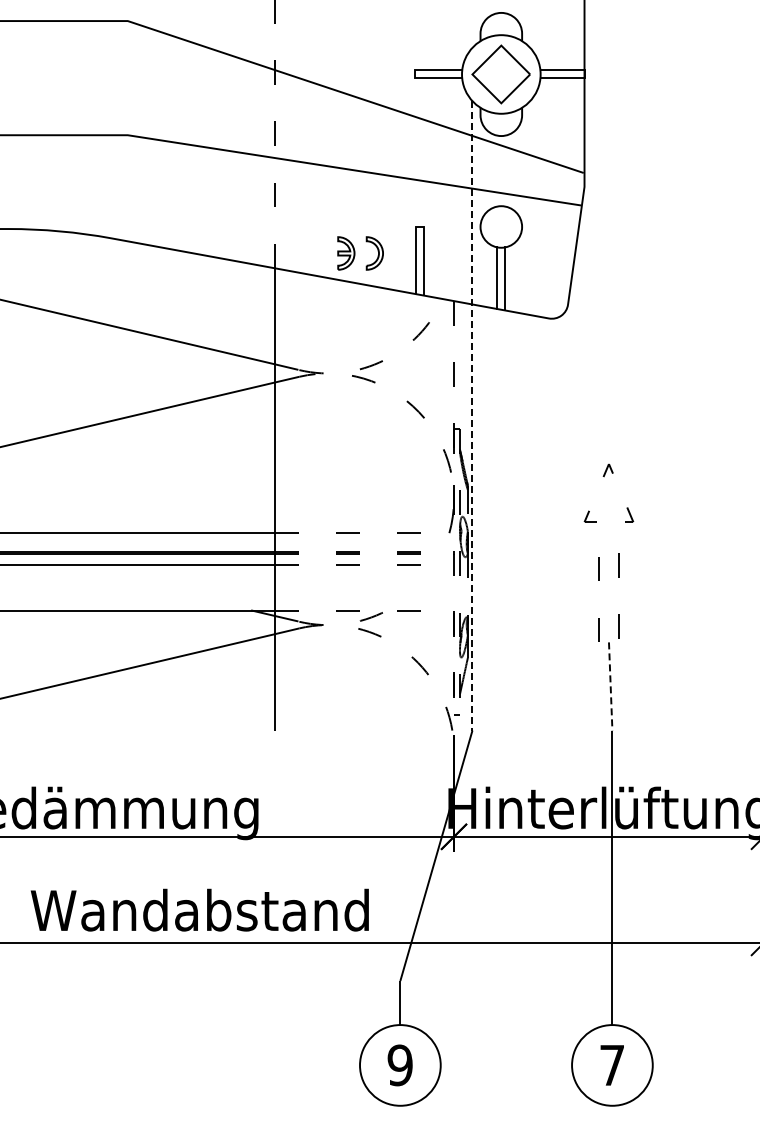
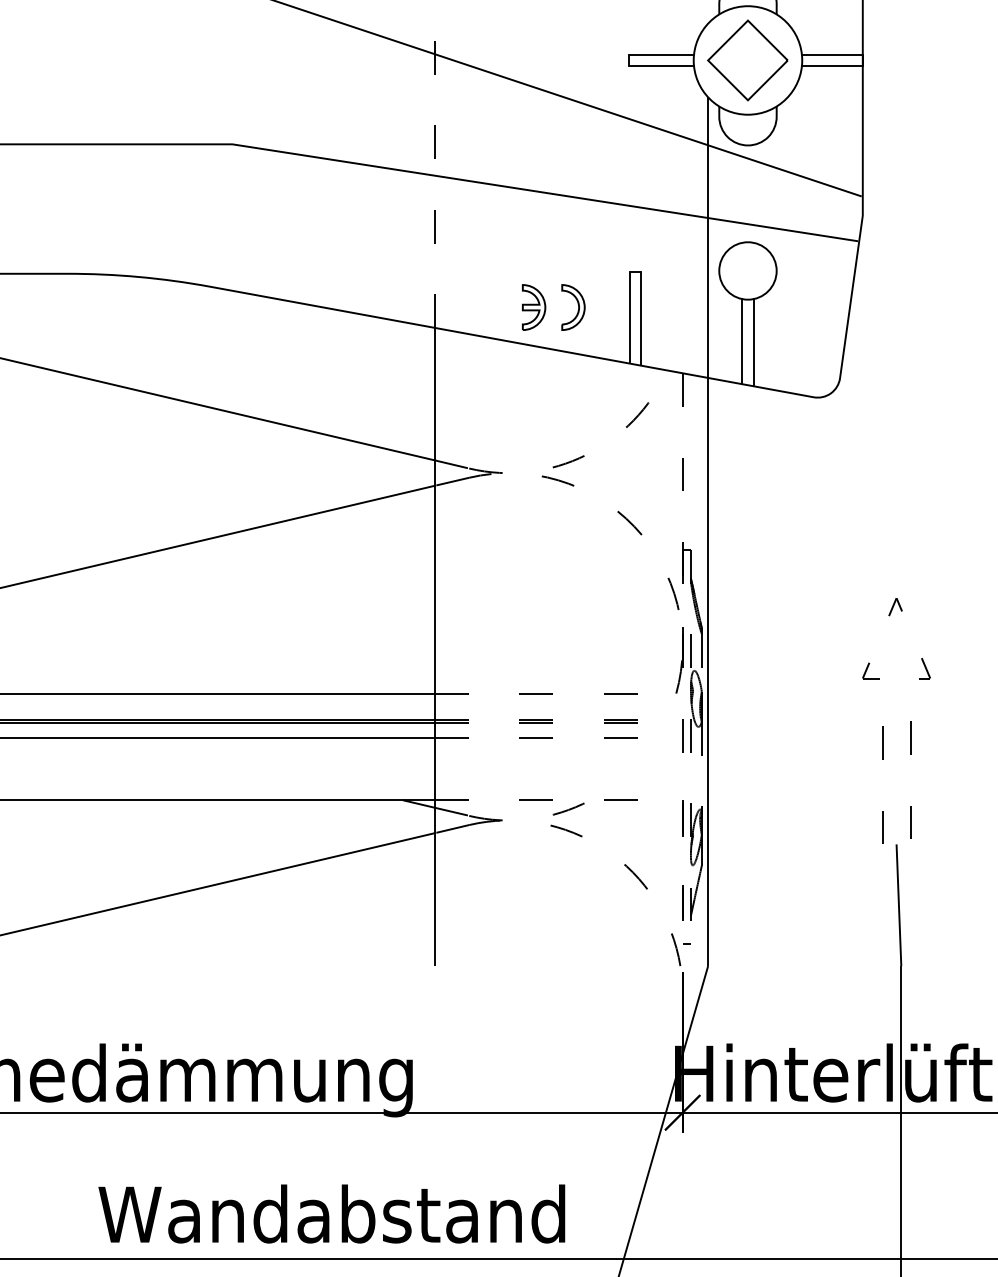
line: (472, 415) -> (708, 531), dashed -> solid
line: (610, 686) -> (898, 905), dashed -> solid

